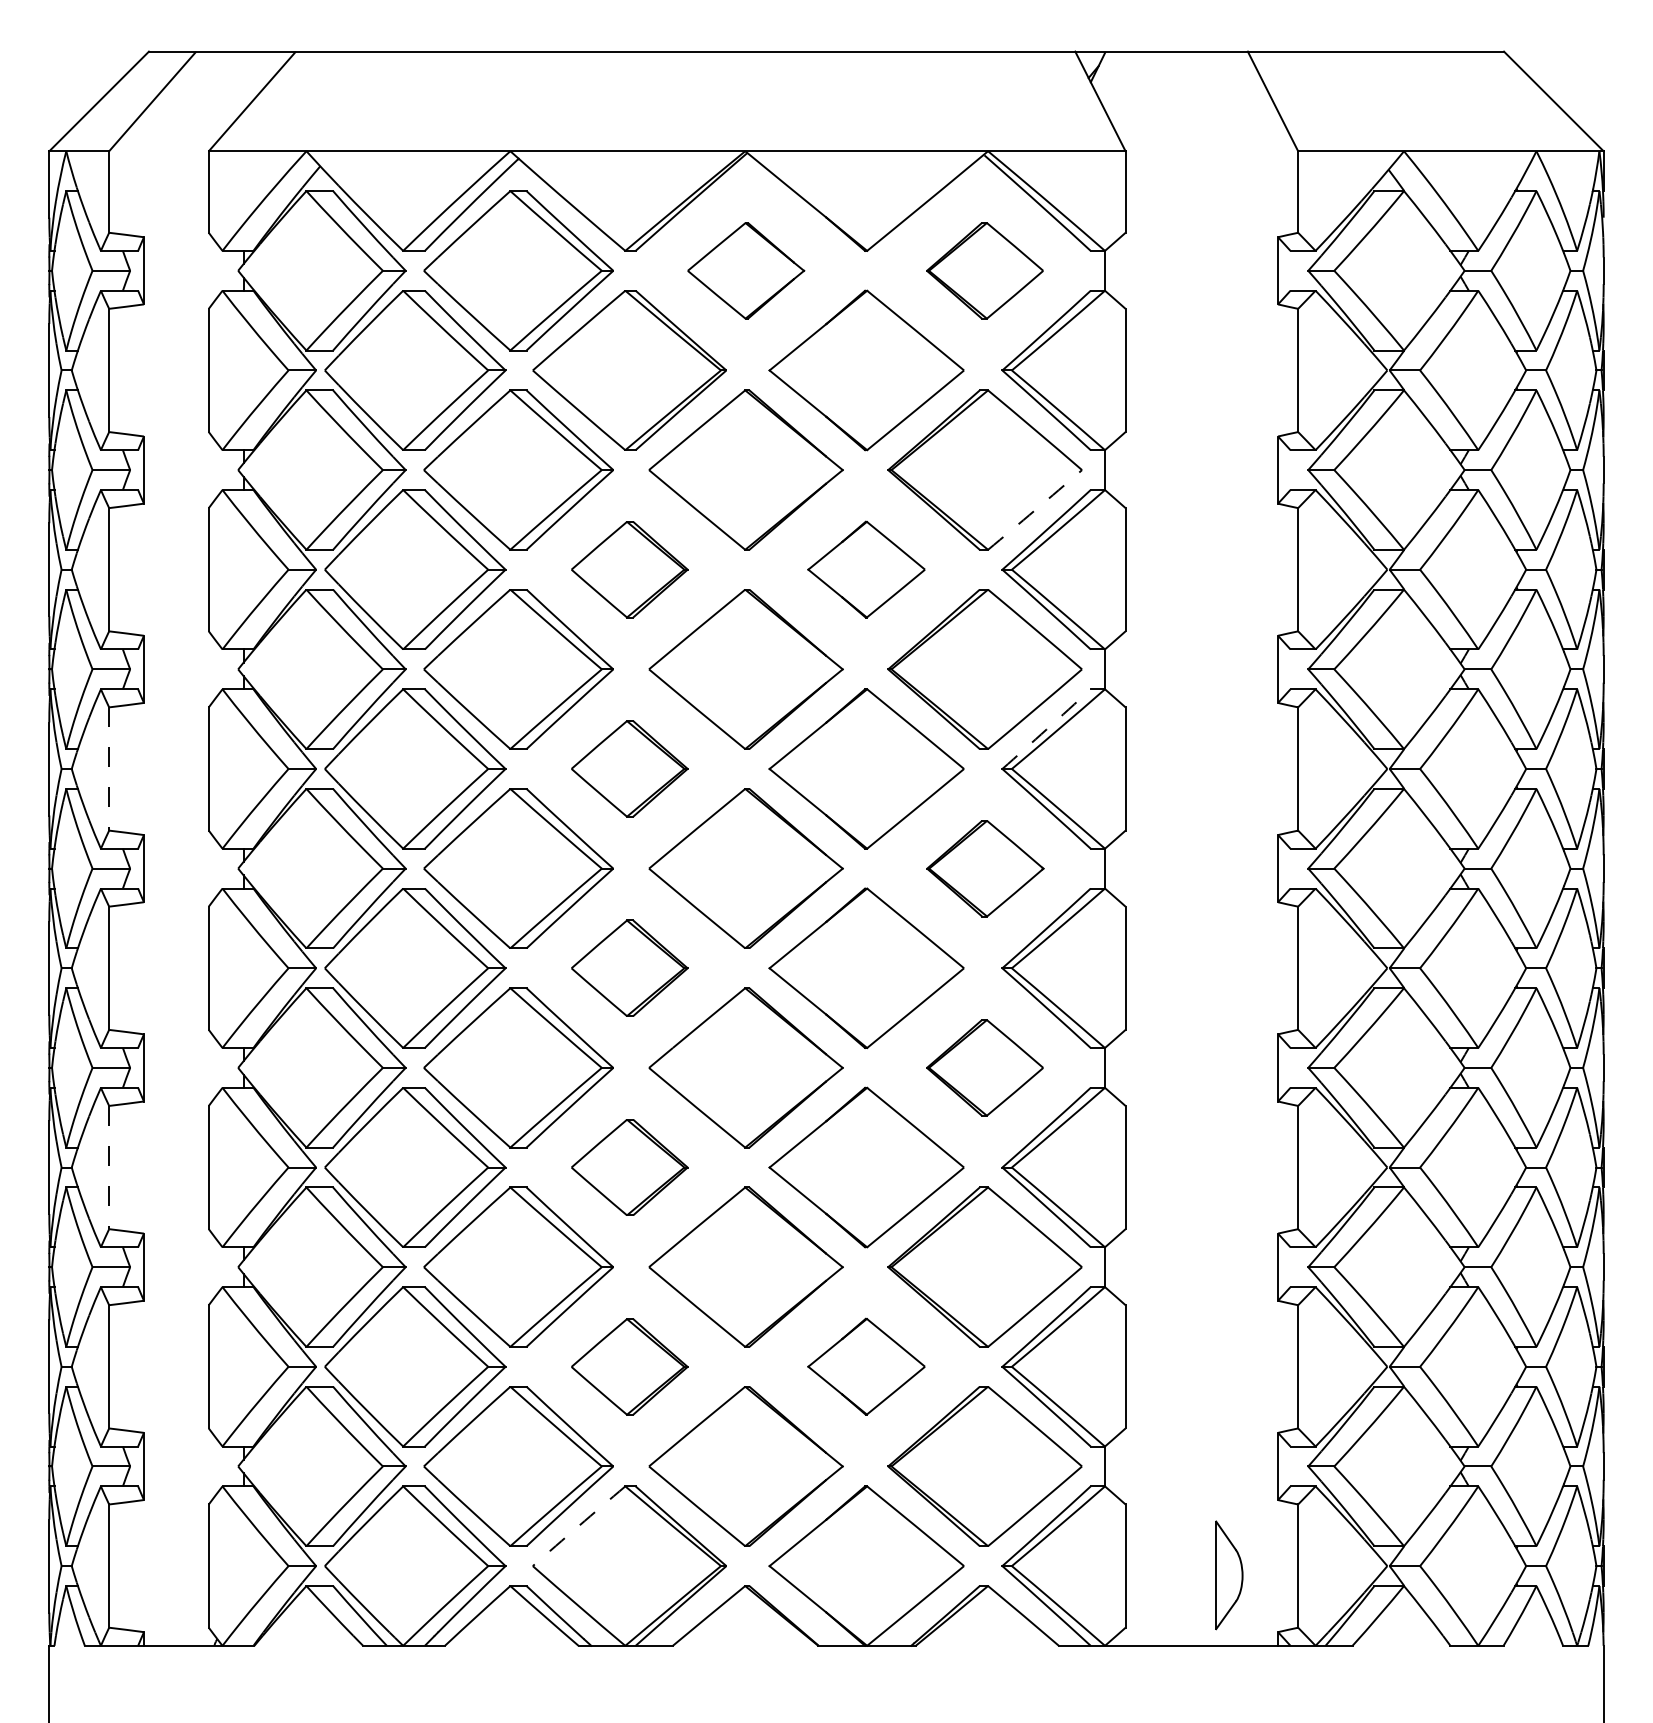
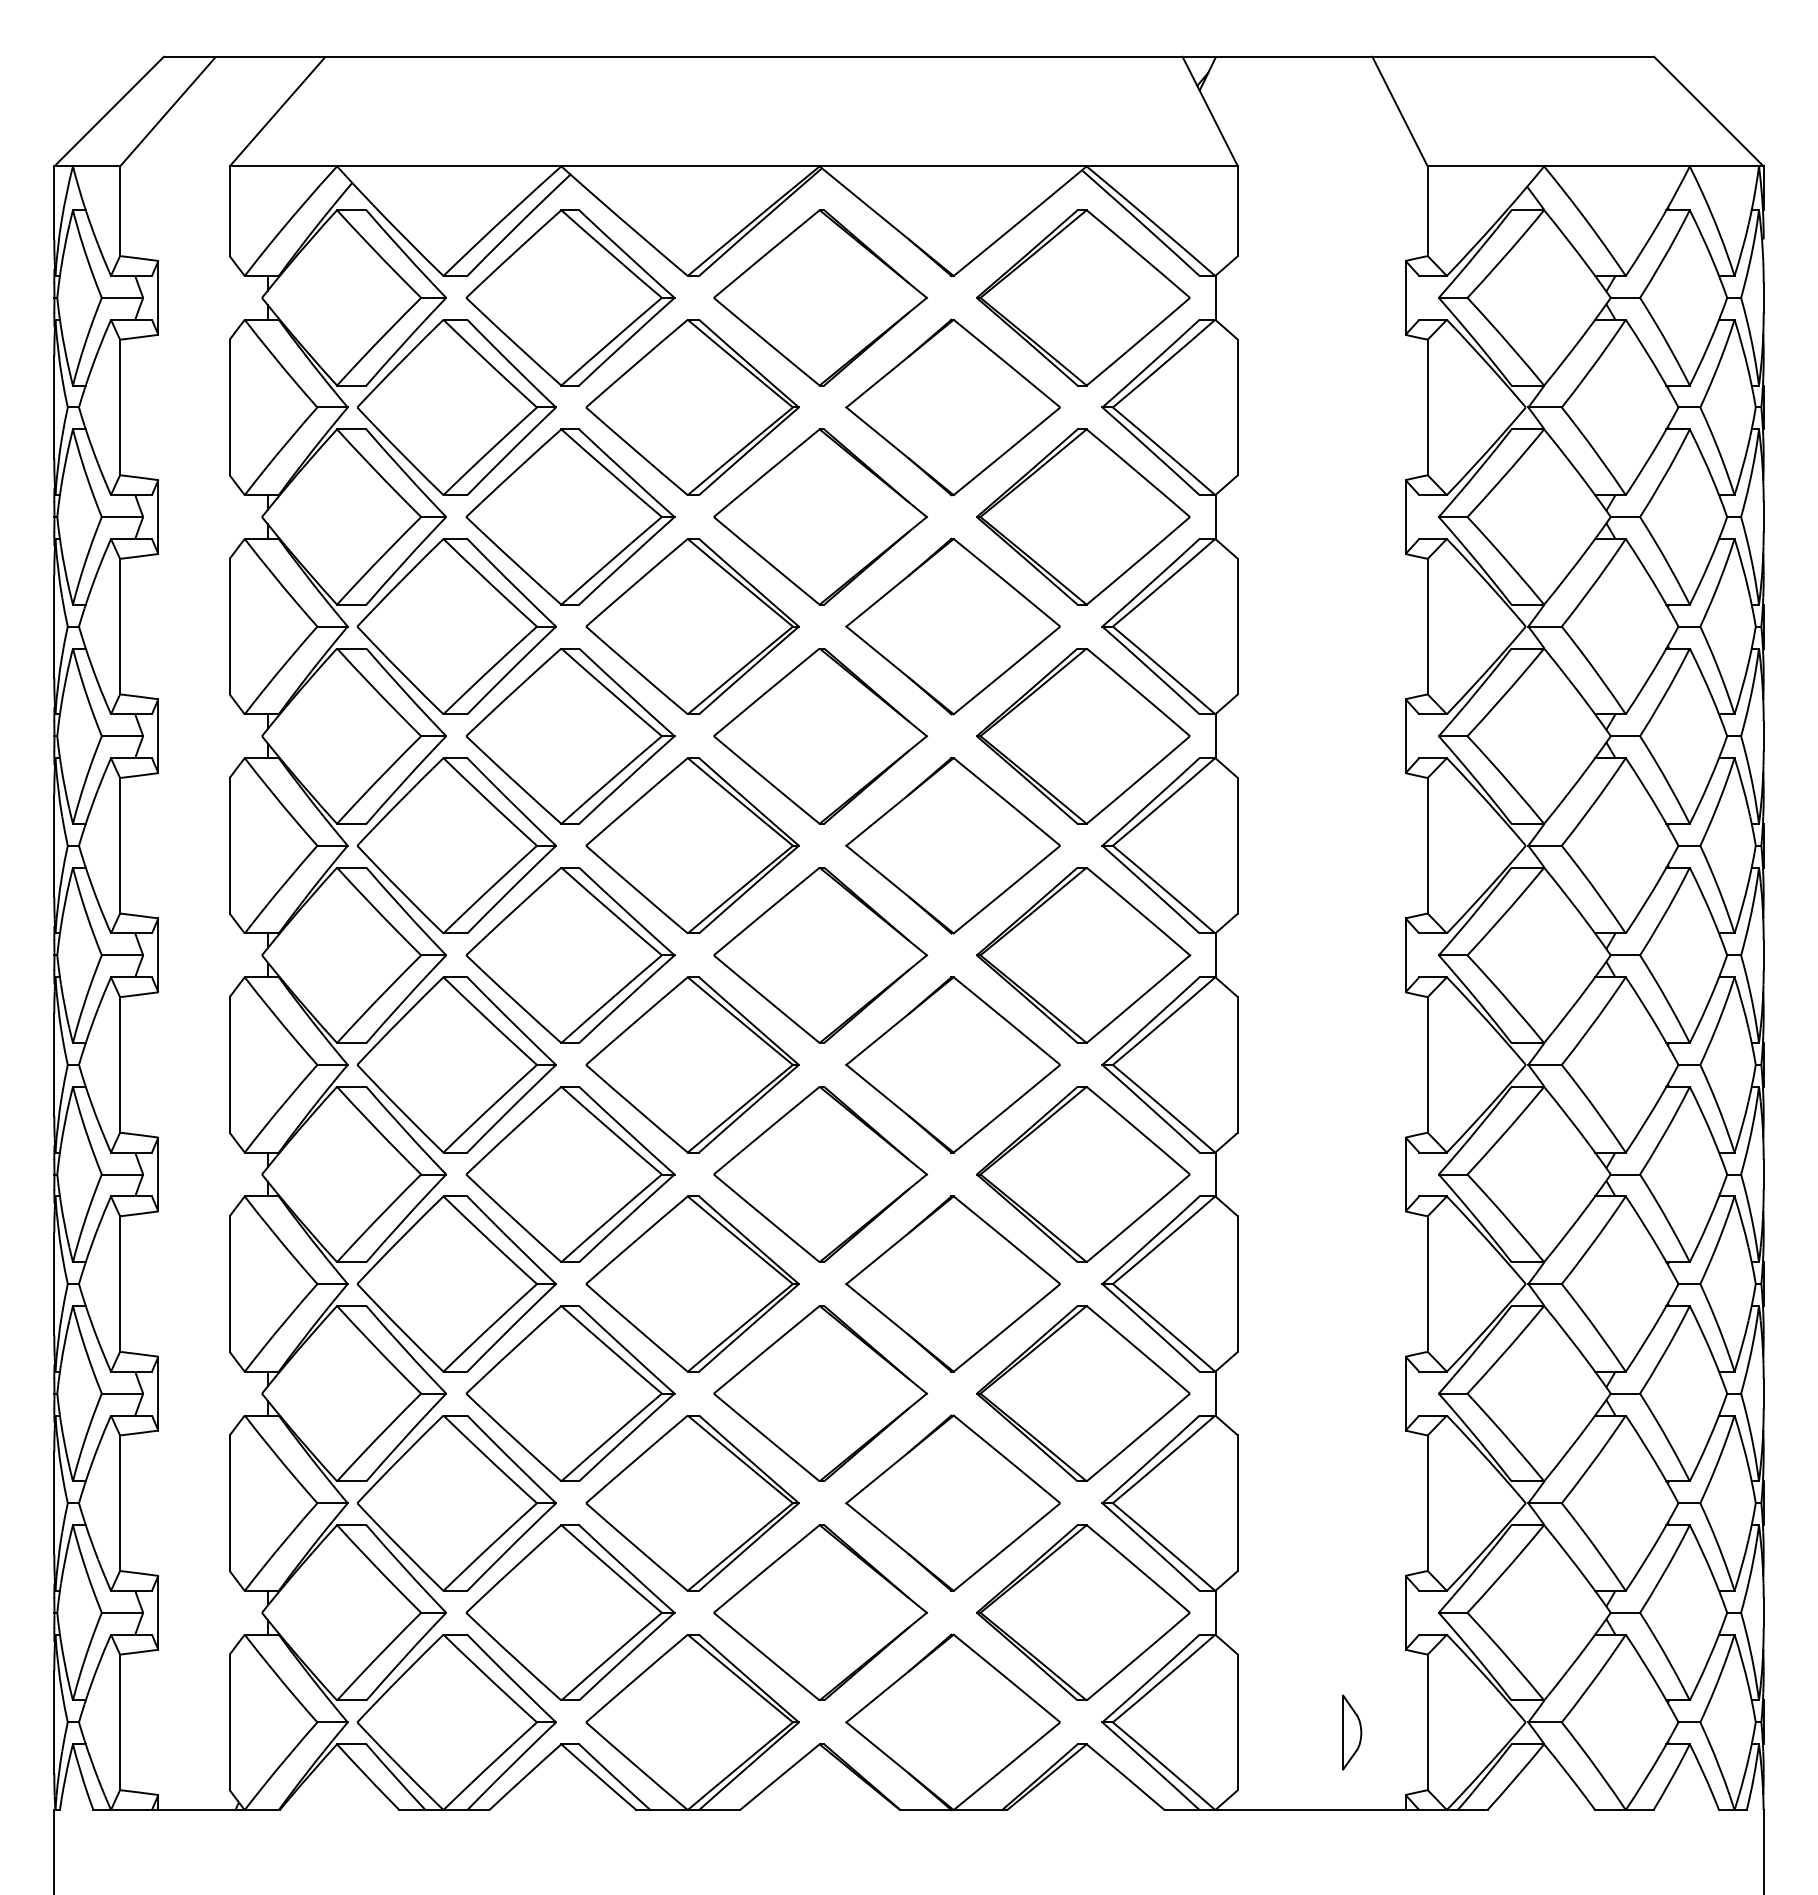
part: (746, 270) -> (820, 297), size x1.67
part: (985, 270) -> (1083, 297), size x1.67
arc: (1035, 510) -> (1138, 561), dashed -> solid
part: (629, 569) -> (692, 626), size x1.67
part: (866, 569) -> (952, 626), size x1.67
arc: (1047, 729) -> (1151, 802), dashed -> solid
line: (109, 768) -> (120, 845), dashed -> solid
part: (629, 768) -> (692, 845), size x1.67
part: (985, 868) -> (1083, 955), size x1.67
part: (629, 967) -> (692, 1064), size x1.67
part: (985, 1067) -> (1083, 1174), size x1.67
line: (109, 1167) -> (120, 1284), dashed -> solid
part: (629, 1167) -> (692, 1283), size x1.67
part: (866, 1366) -> (952, 1502), size x1.67
part: (629, 1367) -> (692, 1503), size x1.67
arc: (578, 1526) -> (636, 1678), dashed -> solid
part: (1229, 1575) -> (1352, 1732), size x0.62

